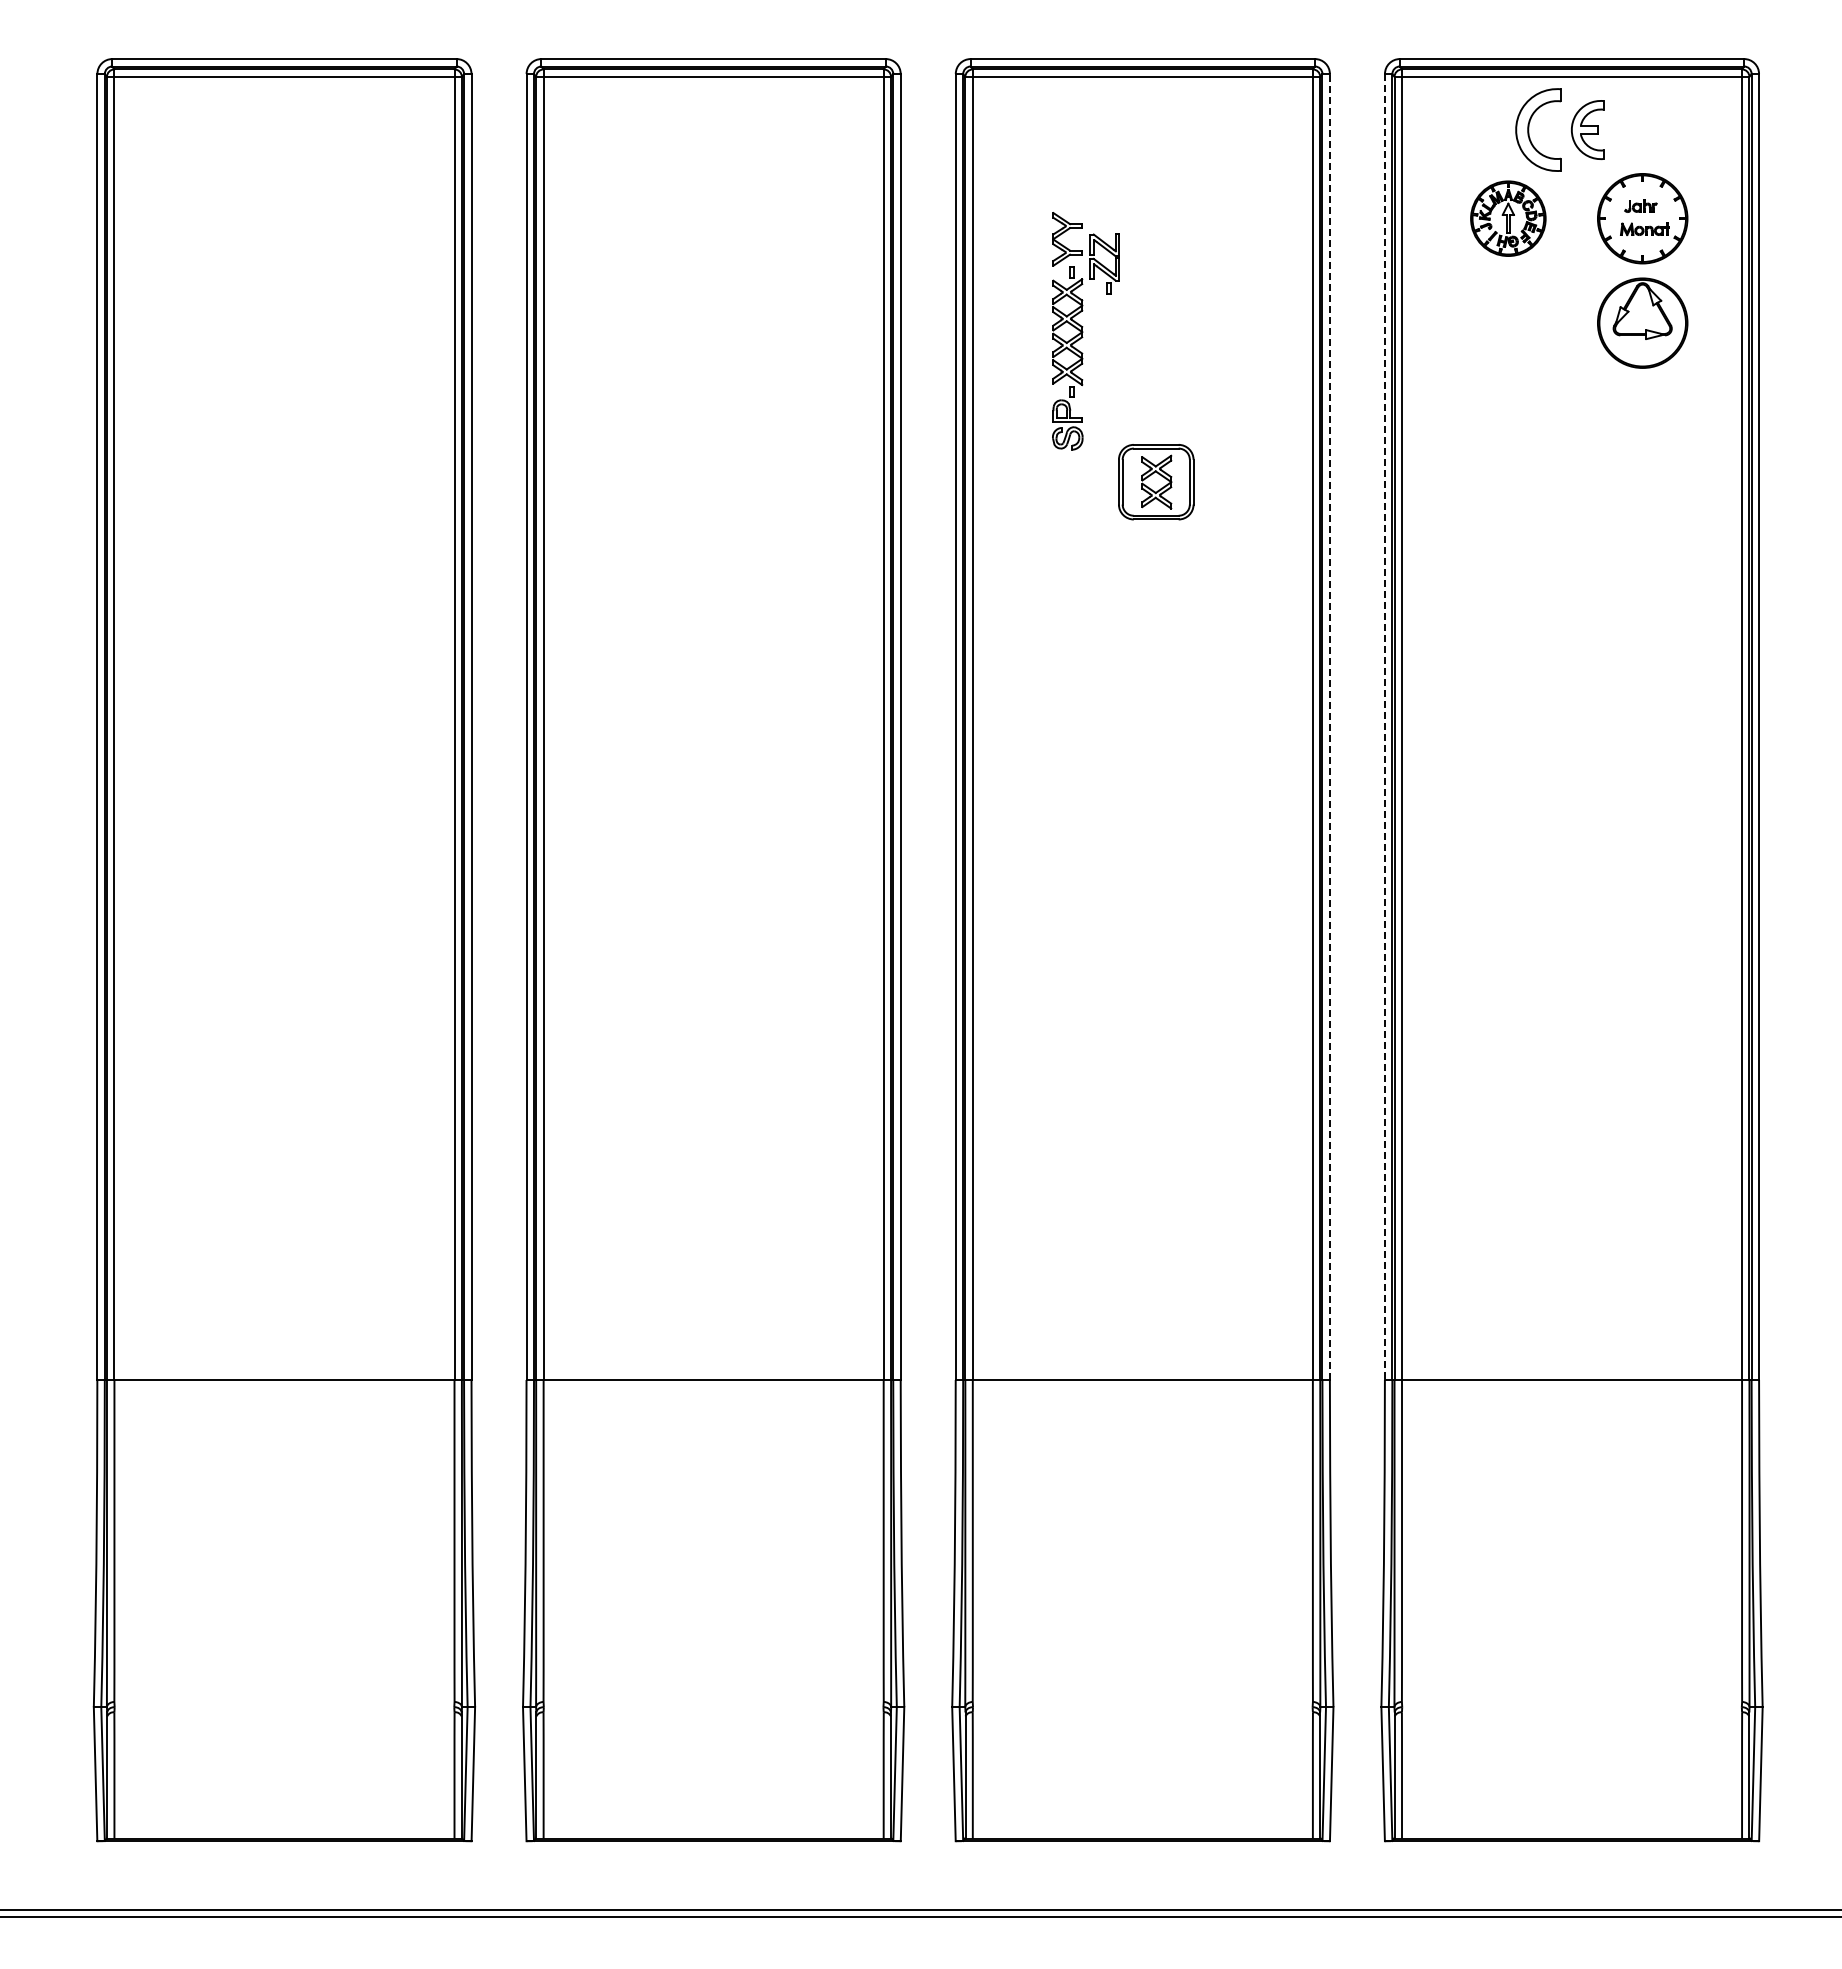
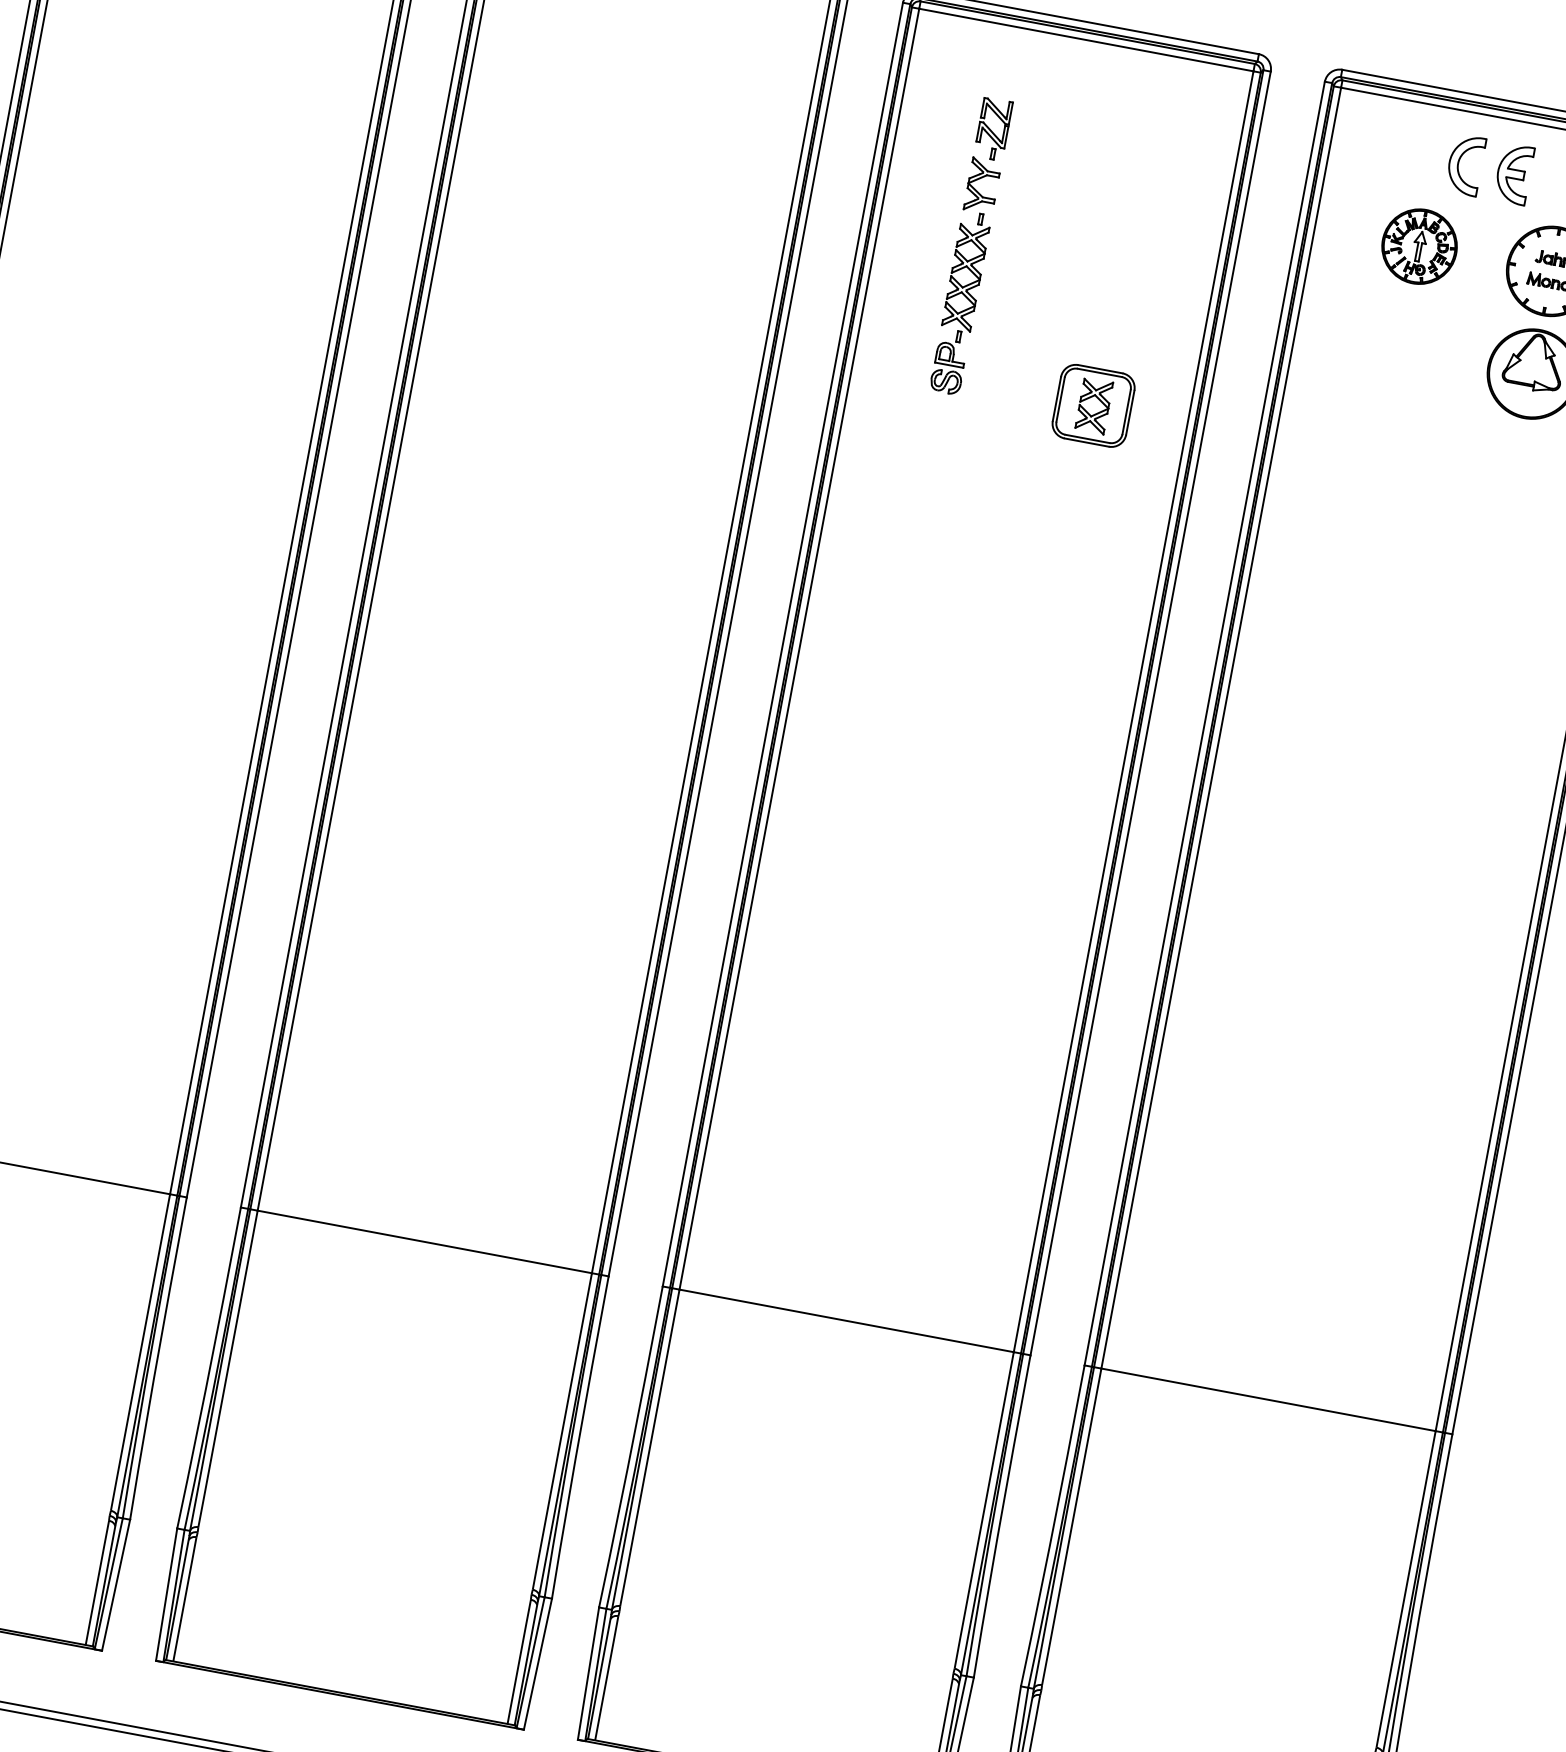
part: (1537, 129) -> (1464, 164), size x0.71
part: (1104, 263) -> (993, 129), moved
part: (1156, 482) -> (1093, 406), moved
line: (1329, 726) -> (1150, 712), dashed -> solid
line: (1384, 726) -> (1204, 723), dashed -> solid

